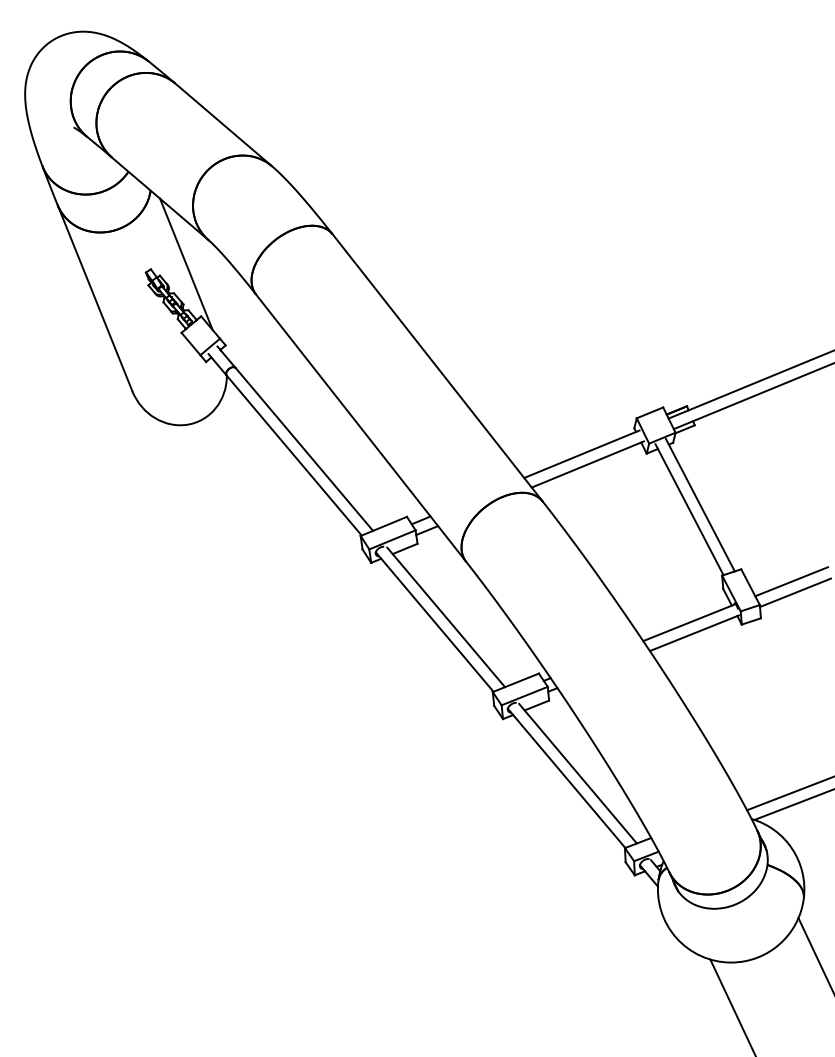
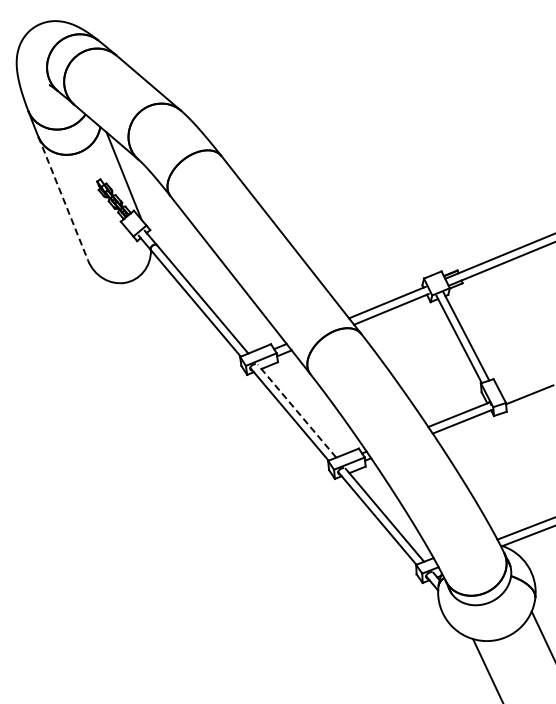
line: (95, 298) -> (63, 198), solid -> dashed
line: (790, 581) -> (526, 387), removed
line: (446, 617) -> (297, 411), solid -> dashed

